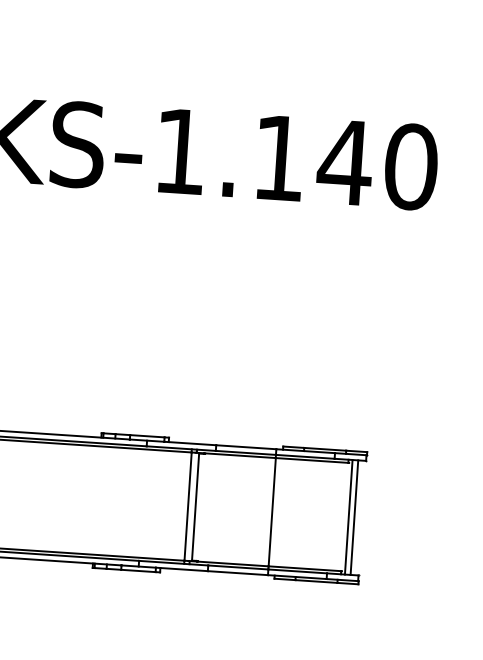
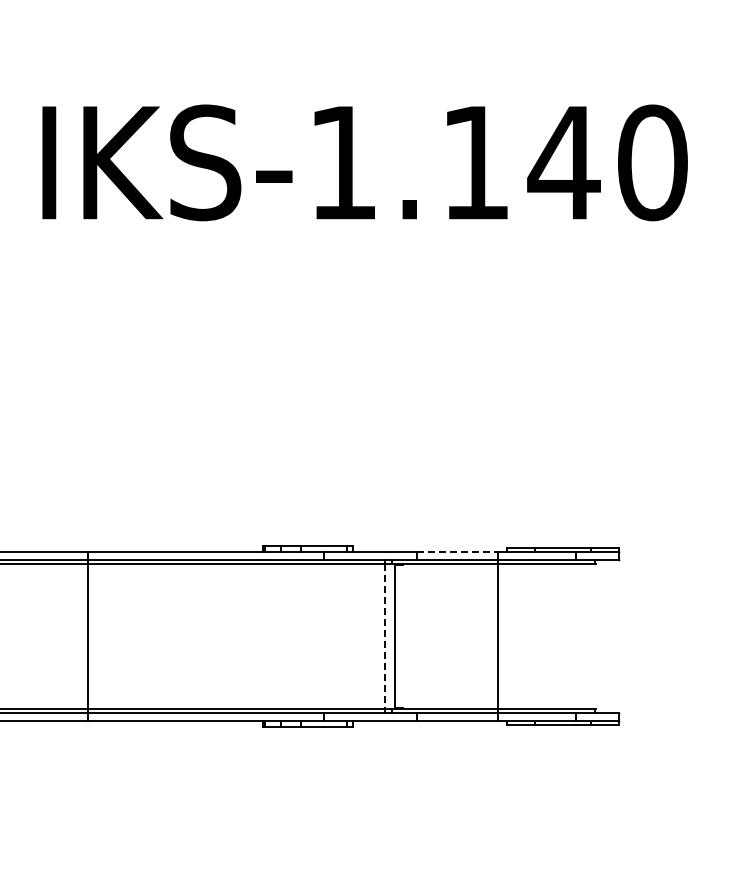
line: (246, 447) -> (457, 552), solid -> dashed
line: (187, 506) -> (384, 636), solid -> dashed
line: (348, 517) -> (600, 636), removed
line: (354, 517) -> (607, 636), removed

